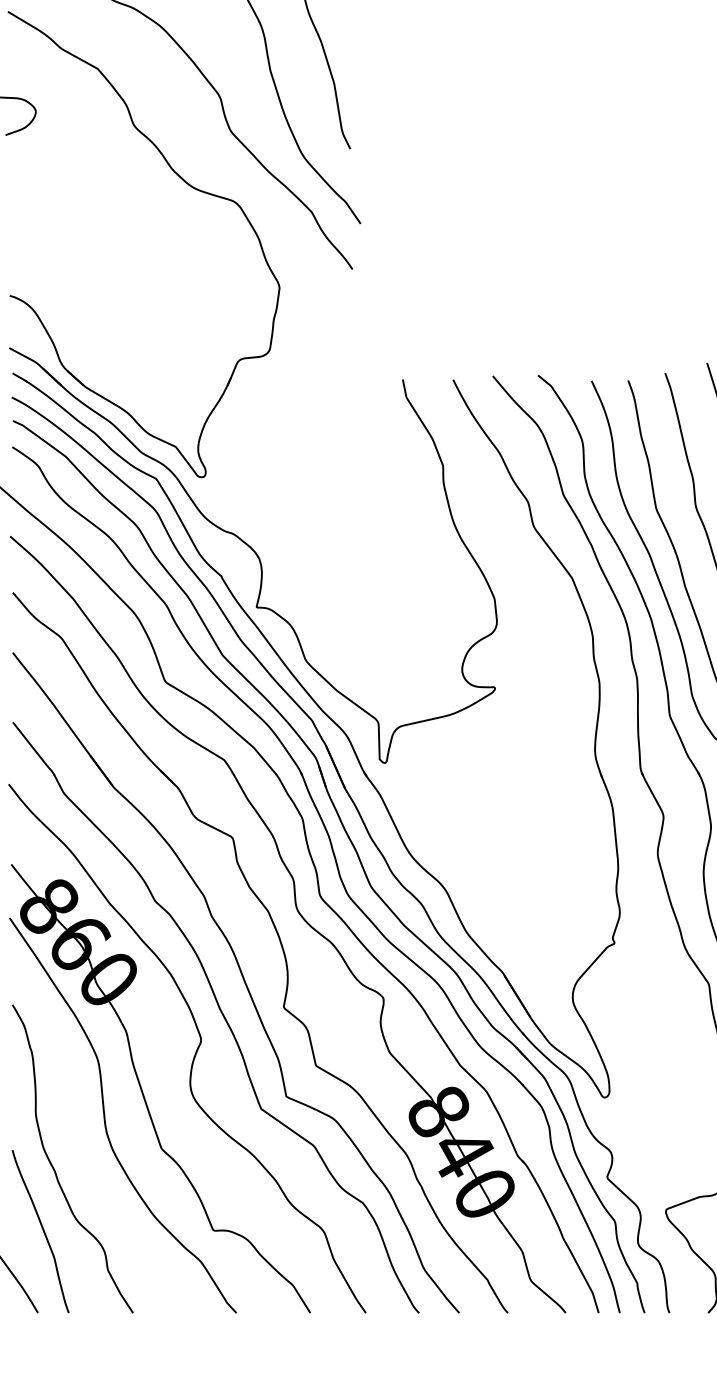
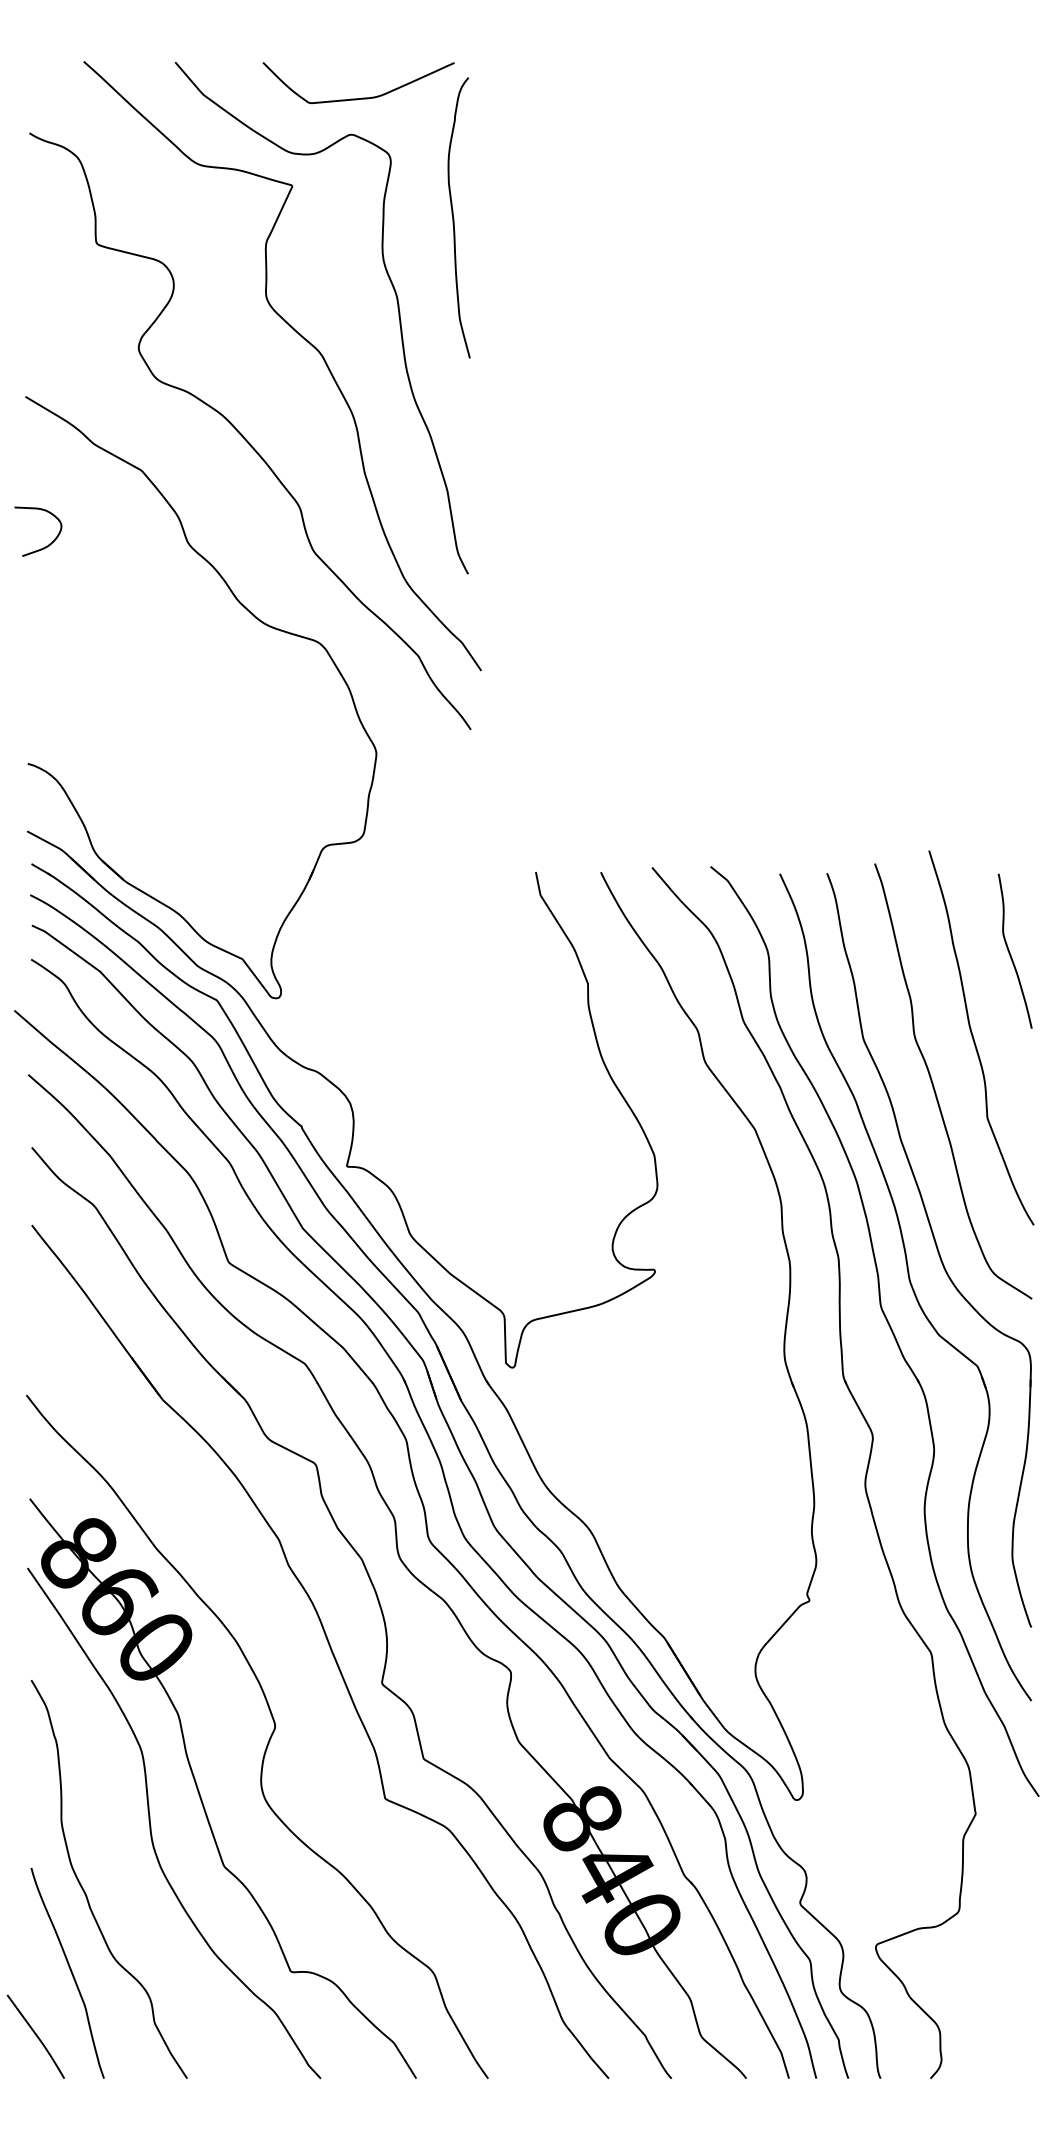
part: (222, 1015) -> (302, 1693), removed

